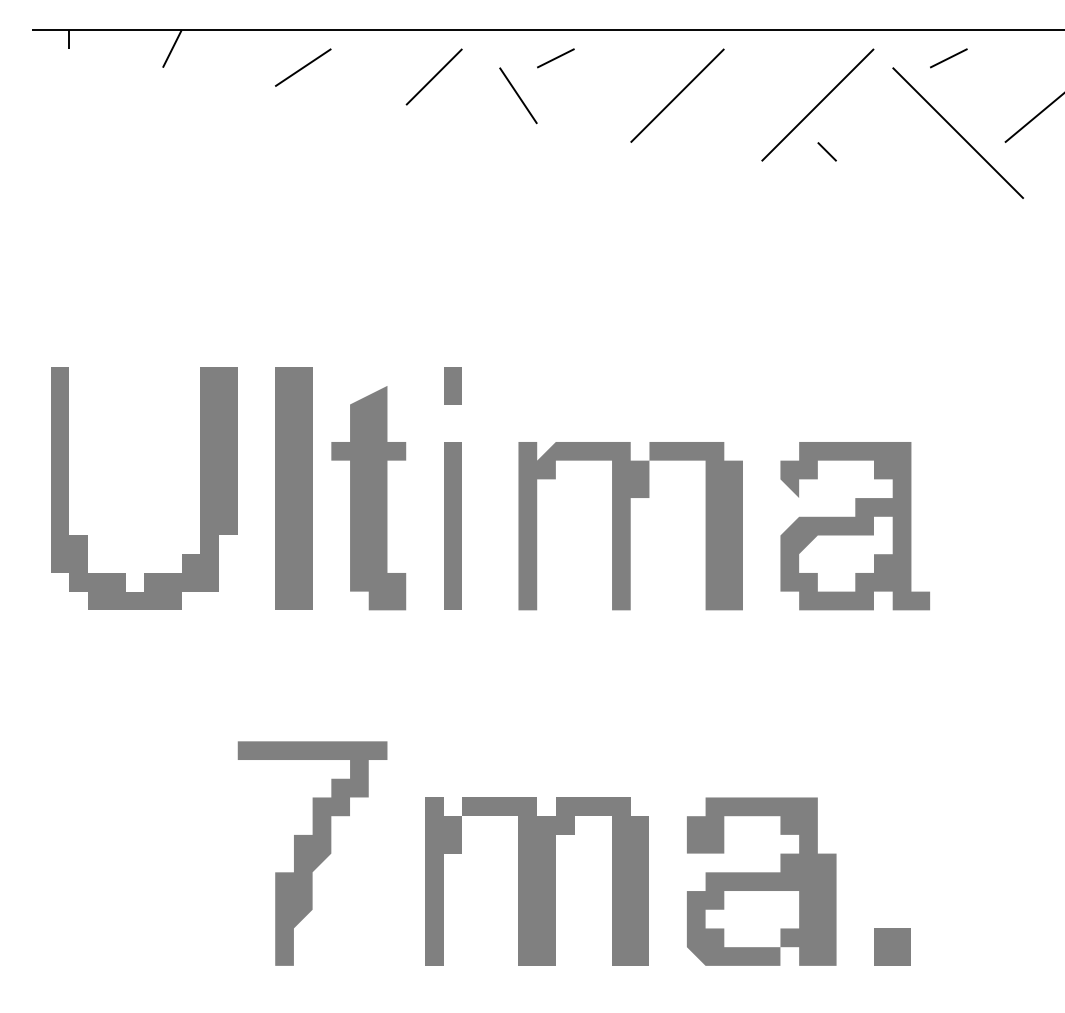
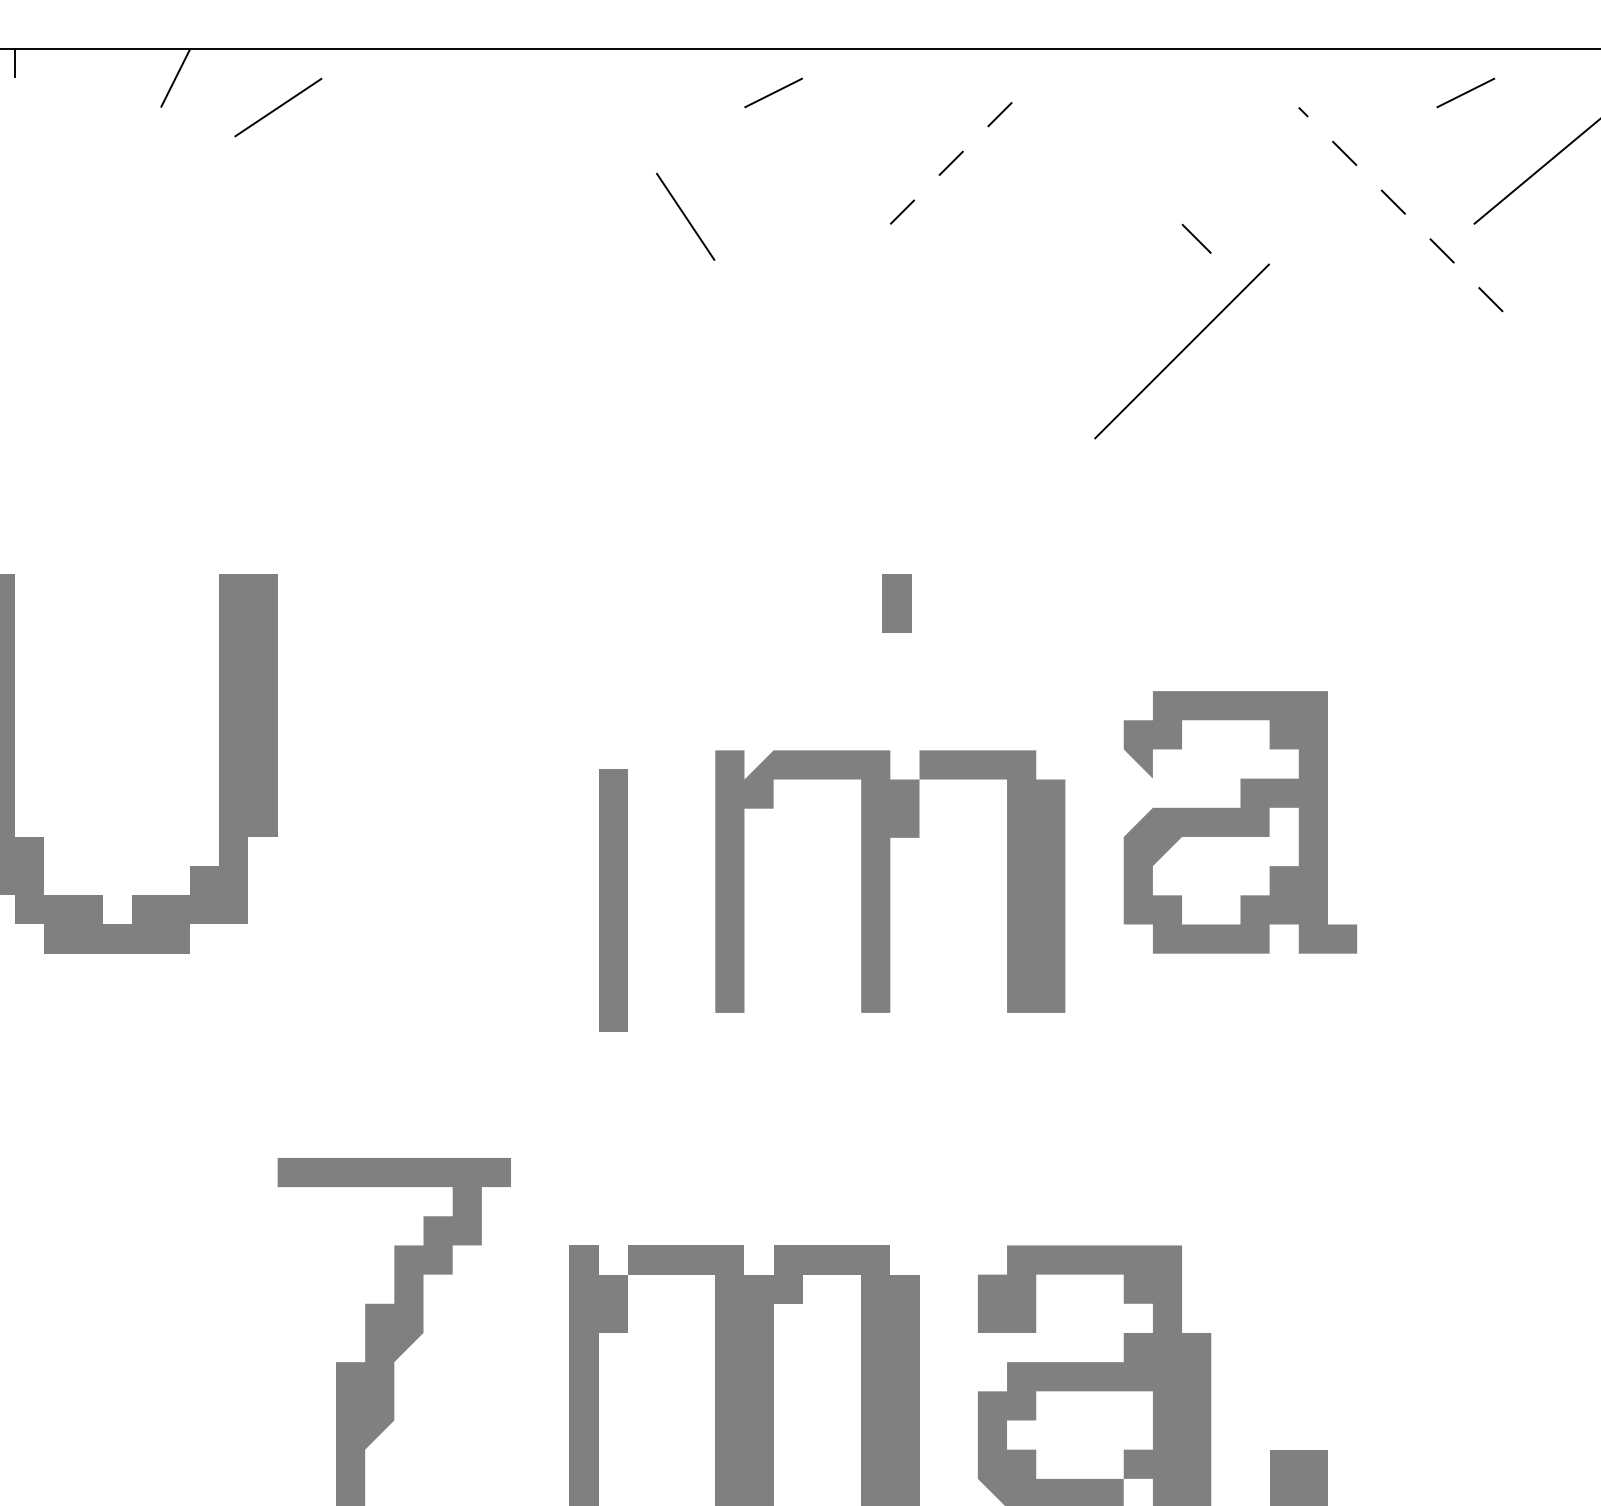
line: (948, 58) -> (1465, 93), moved
line: (303, 67) -> (278, 107), moved
line: (433, 76) -> (582, 121), removed
line: (518, 95) -> (685, 216), moved
line: (677, 95) -> (963, 150), solid -> dashed
line: (817, 104) -> (1181, 350), moved
line: (958, 133) -> (1401, 210), solid -> dashed
part: (452, 385) -> (896, 603), moved
part: (293, 488) -> (364, 763), removed
part: (368, 498) -> (481, 779), removed
part: (452, 525) -> (612, 899), moved
part: (630, 526) -> (889, 882), moved

